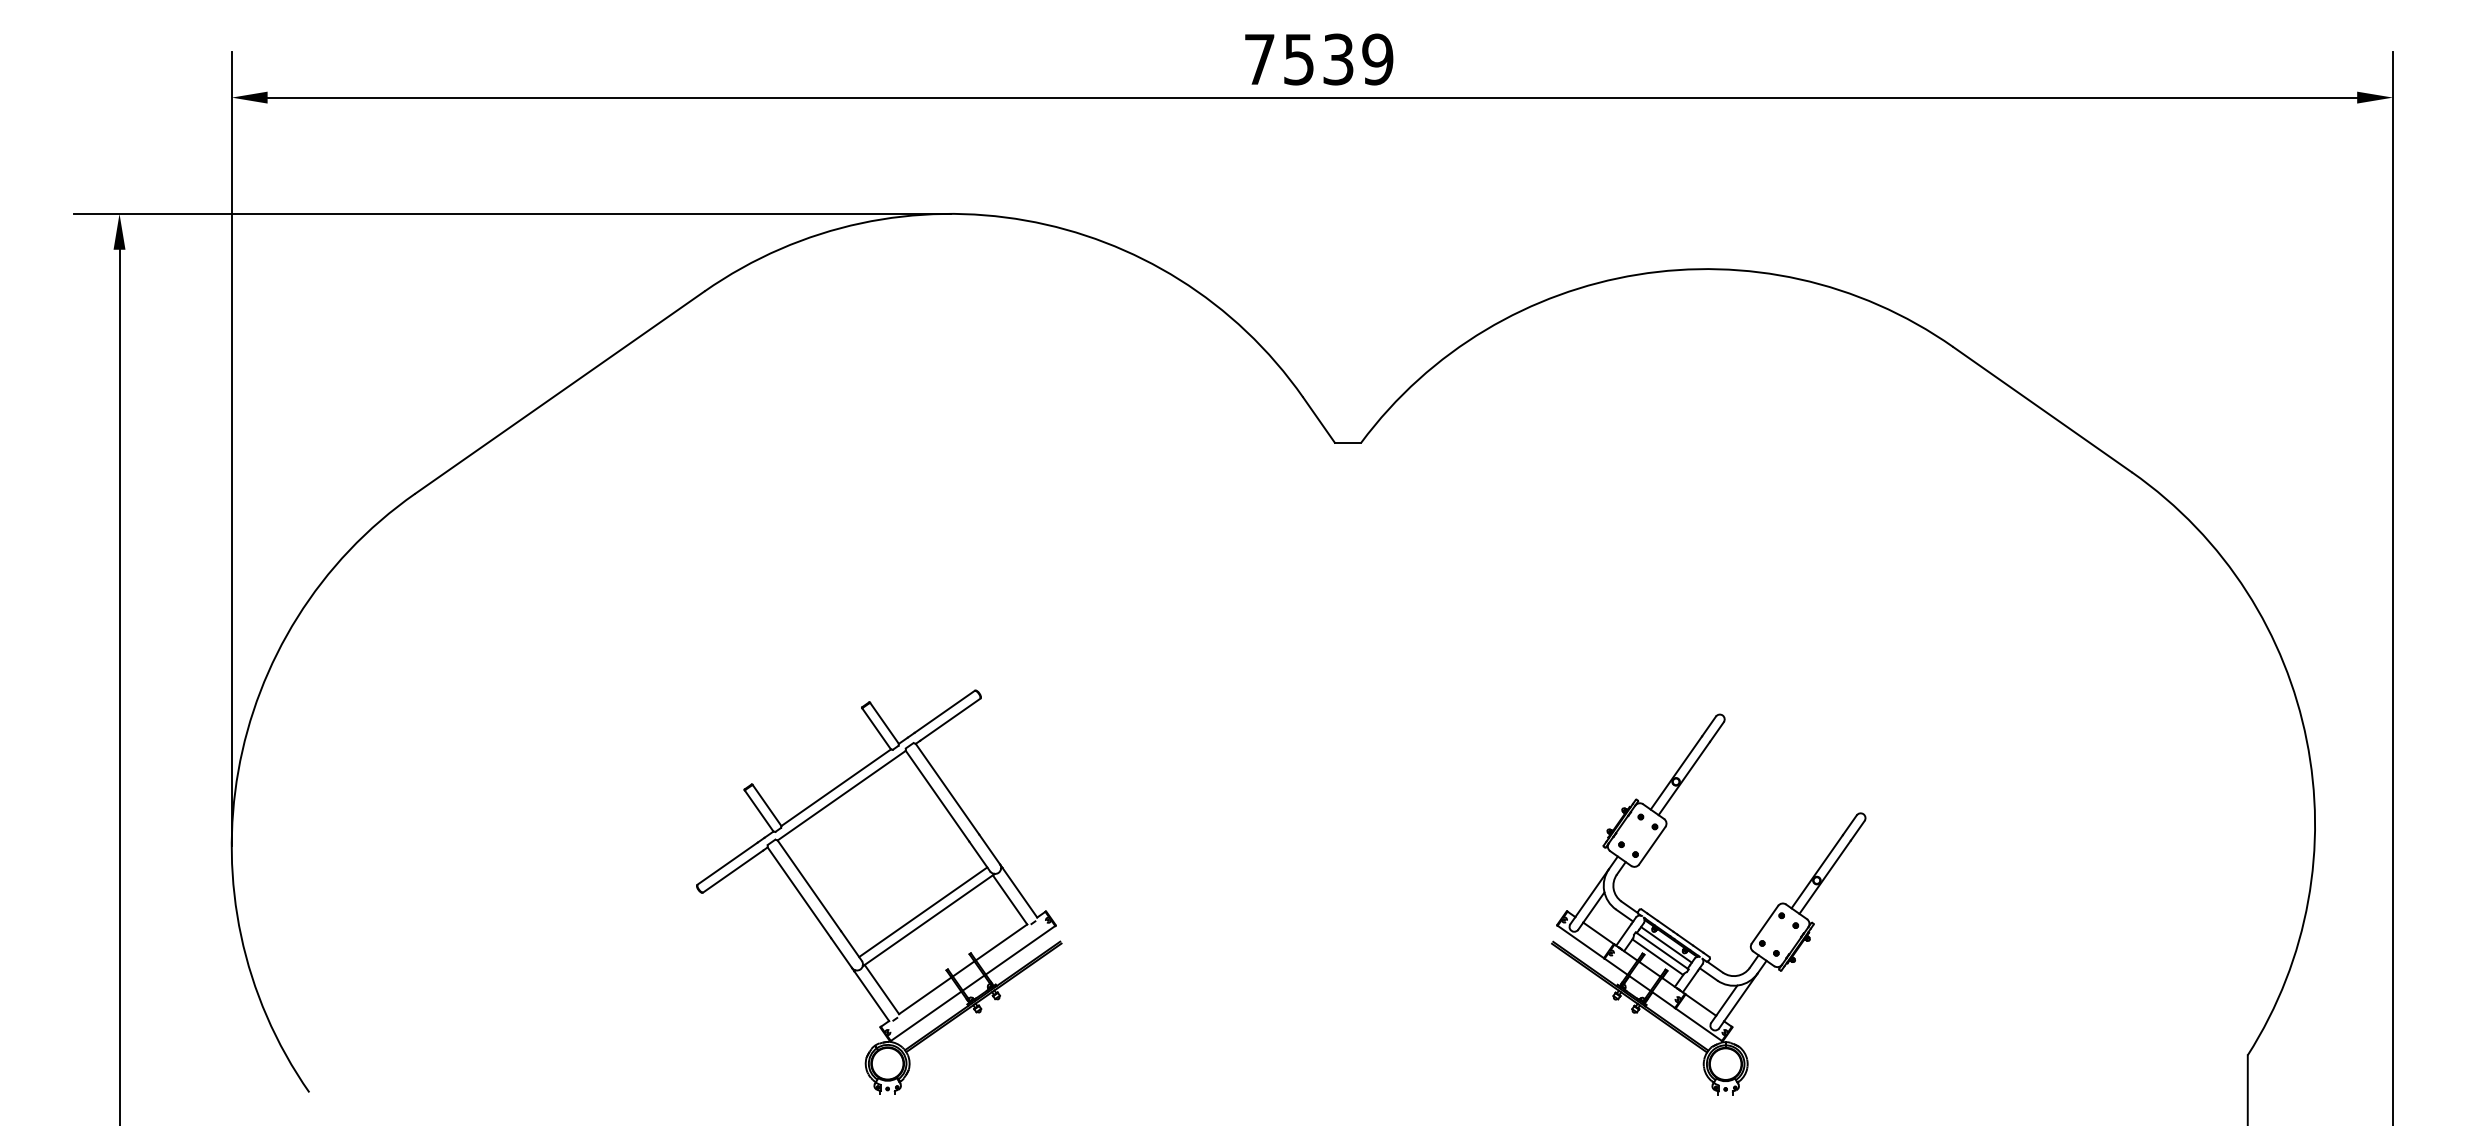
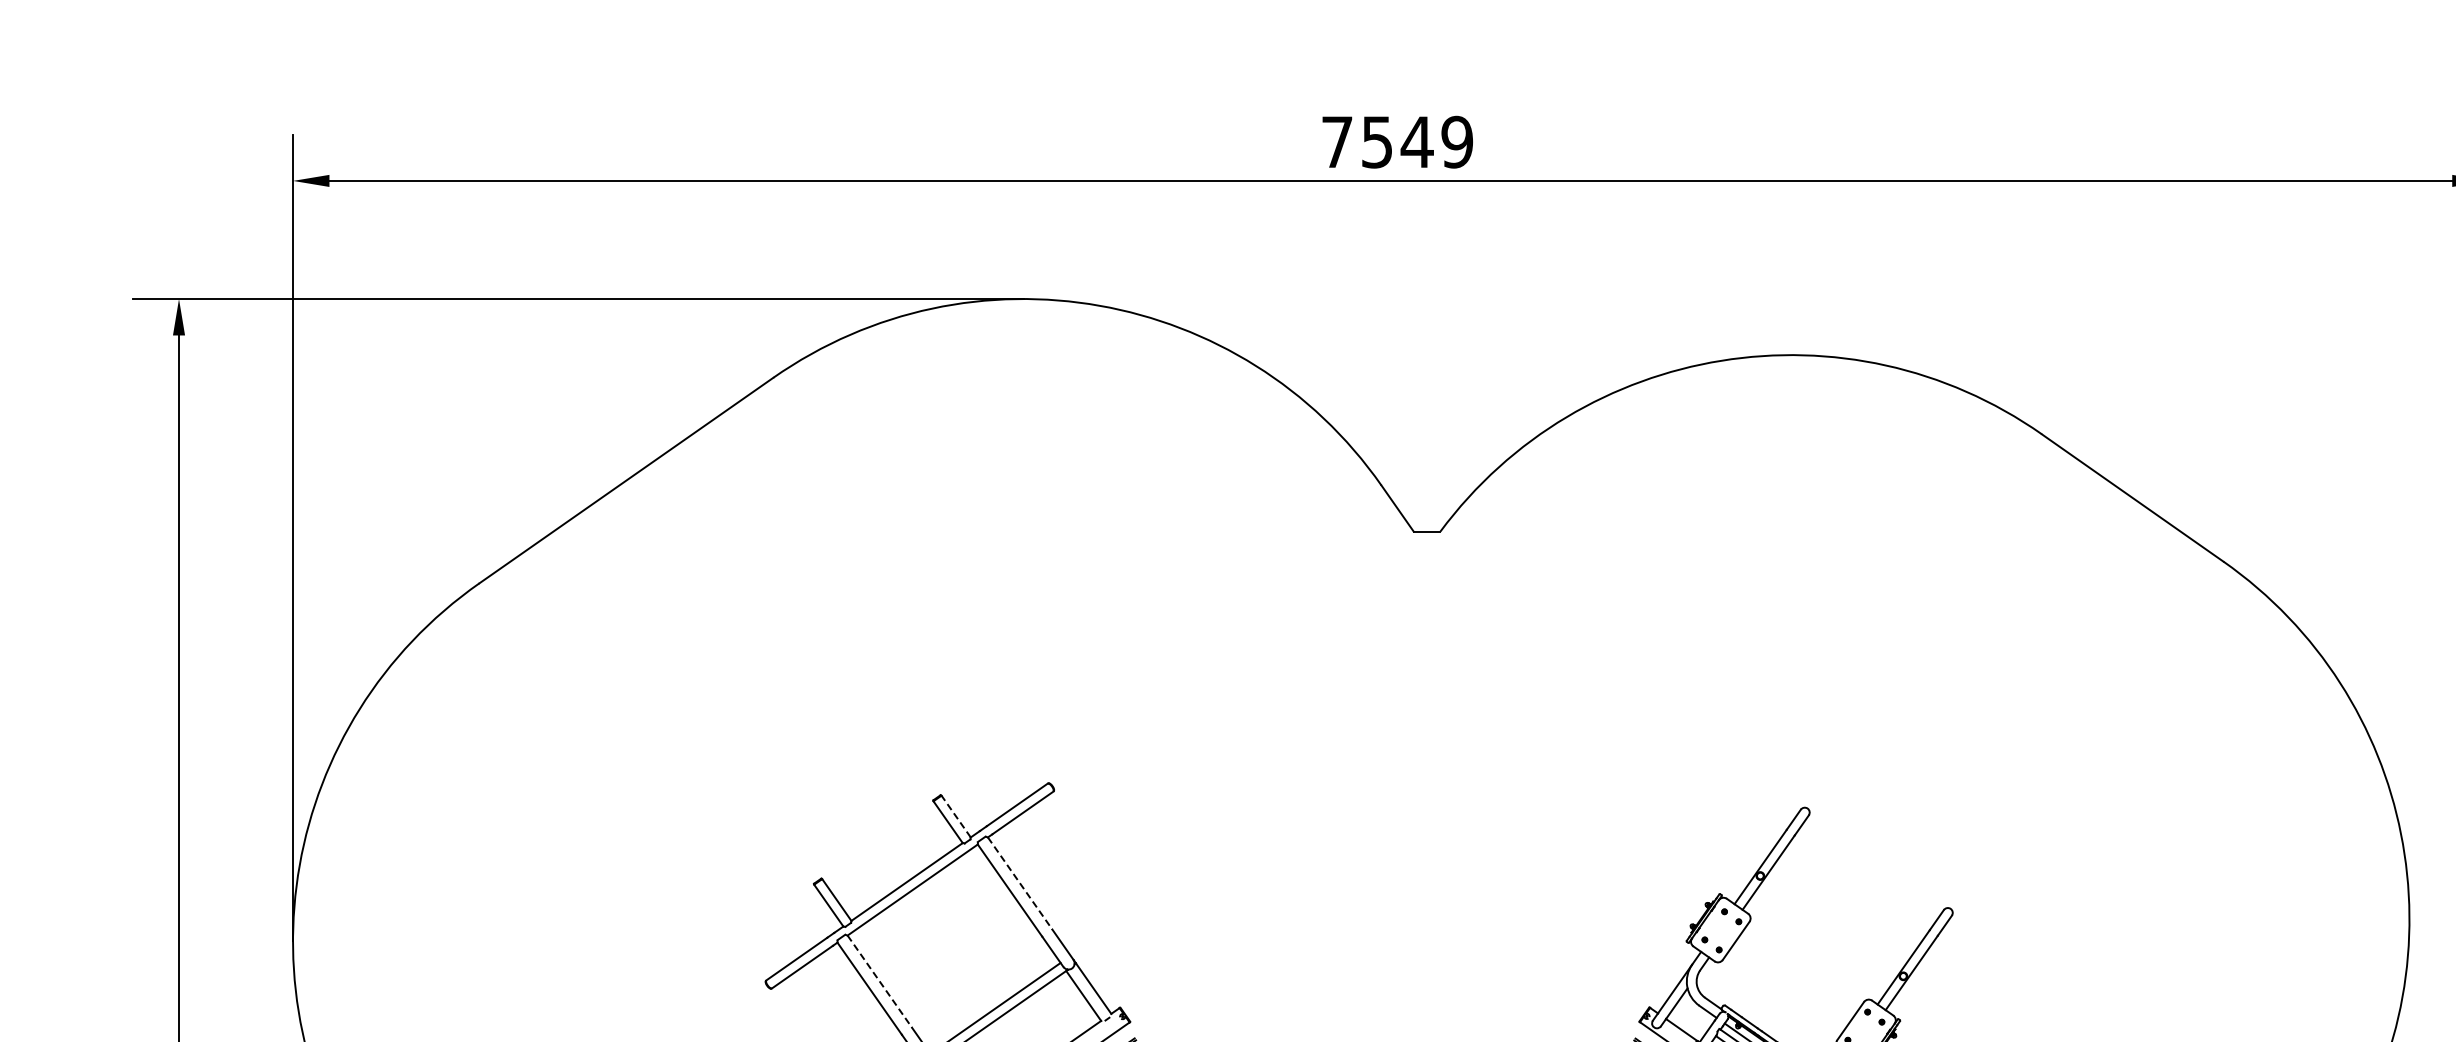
text: (1338, 59) -> (1417, 142), 7539 -> 7549
line: (884, 722) -> (956, 815), solid -> dashed
line: (947, 789) -> (1020, 883), solid -> dashed
line: (809, 886) -> (879, 982), solid -> dashed

